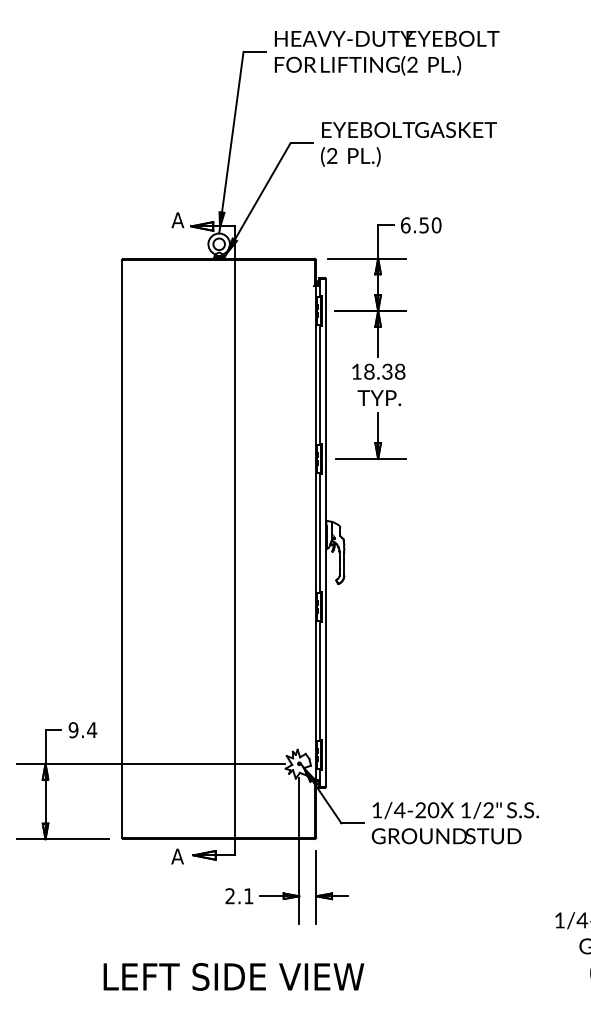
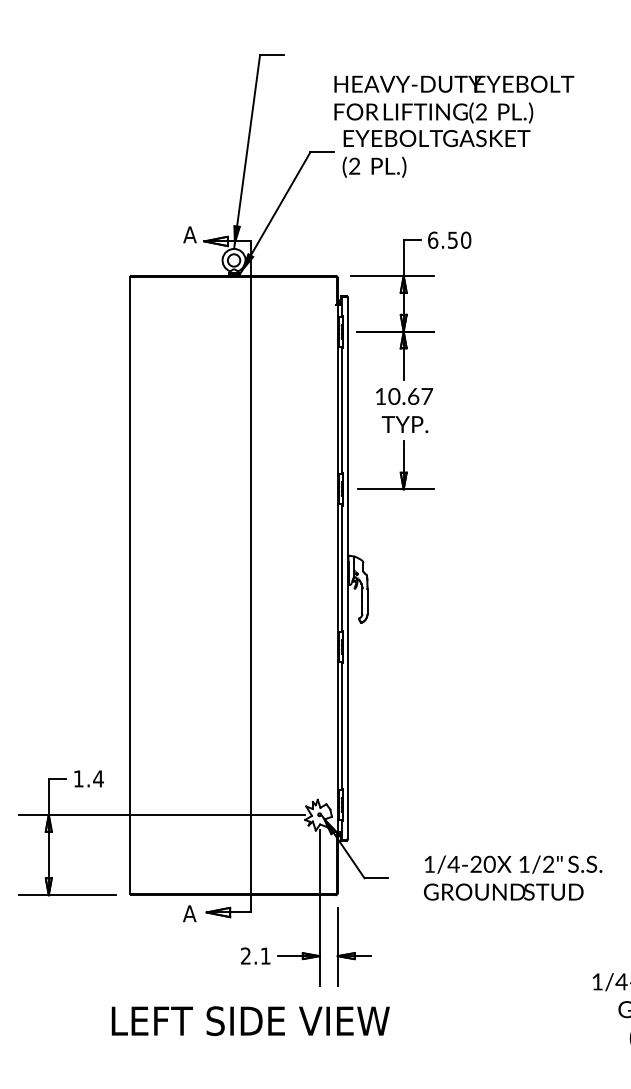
text: (387, 53) -> (454, 99), moved
text: (384, 371) -> (410, 396), 18.38 -> 10.67
text: (73, 729) -> (78, 778), 9.4 -> 1.4
text: (455, 822) -> (513, 877), moved
text: (233, 977) -> (250, 1021), moved

